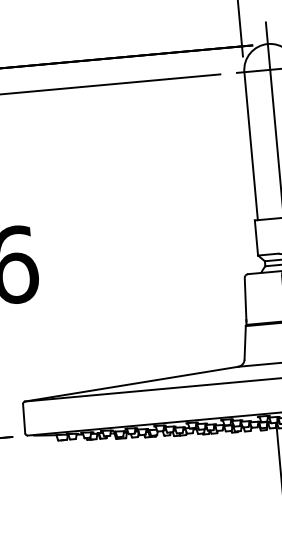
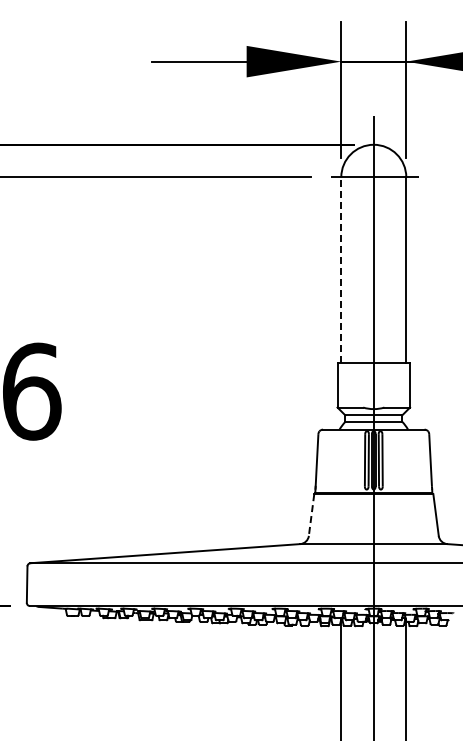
line: (251, 145) -> (341, 269), solid -> dashed
line: (245, 343) -> (311, 515), solid -> dashed

